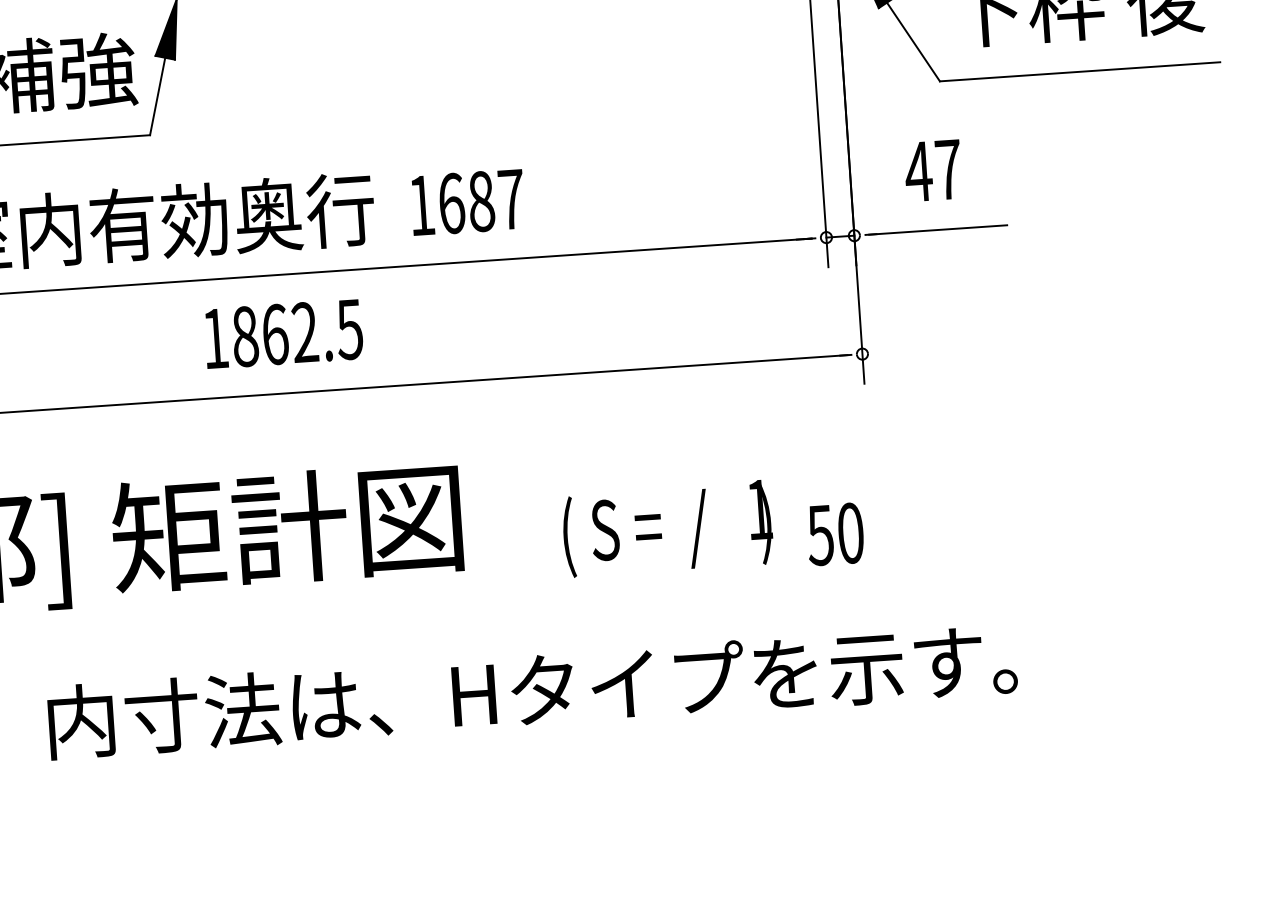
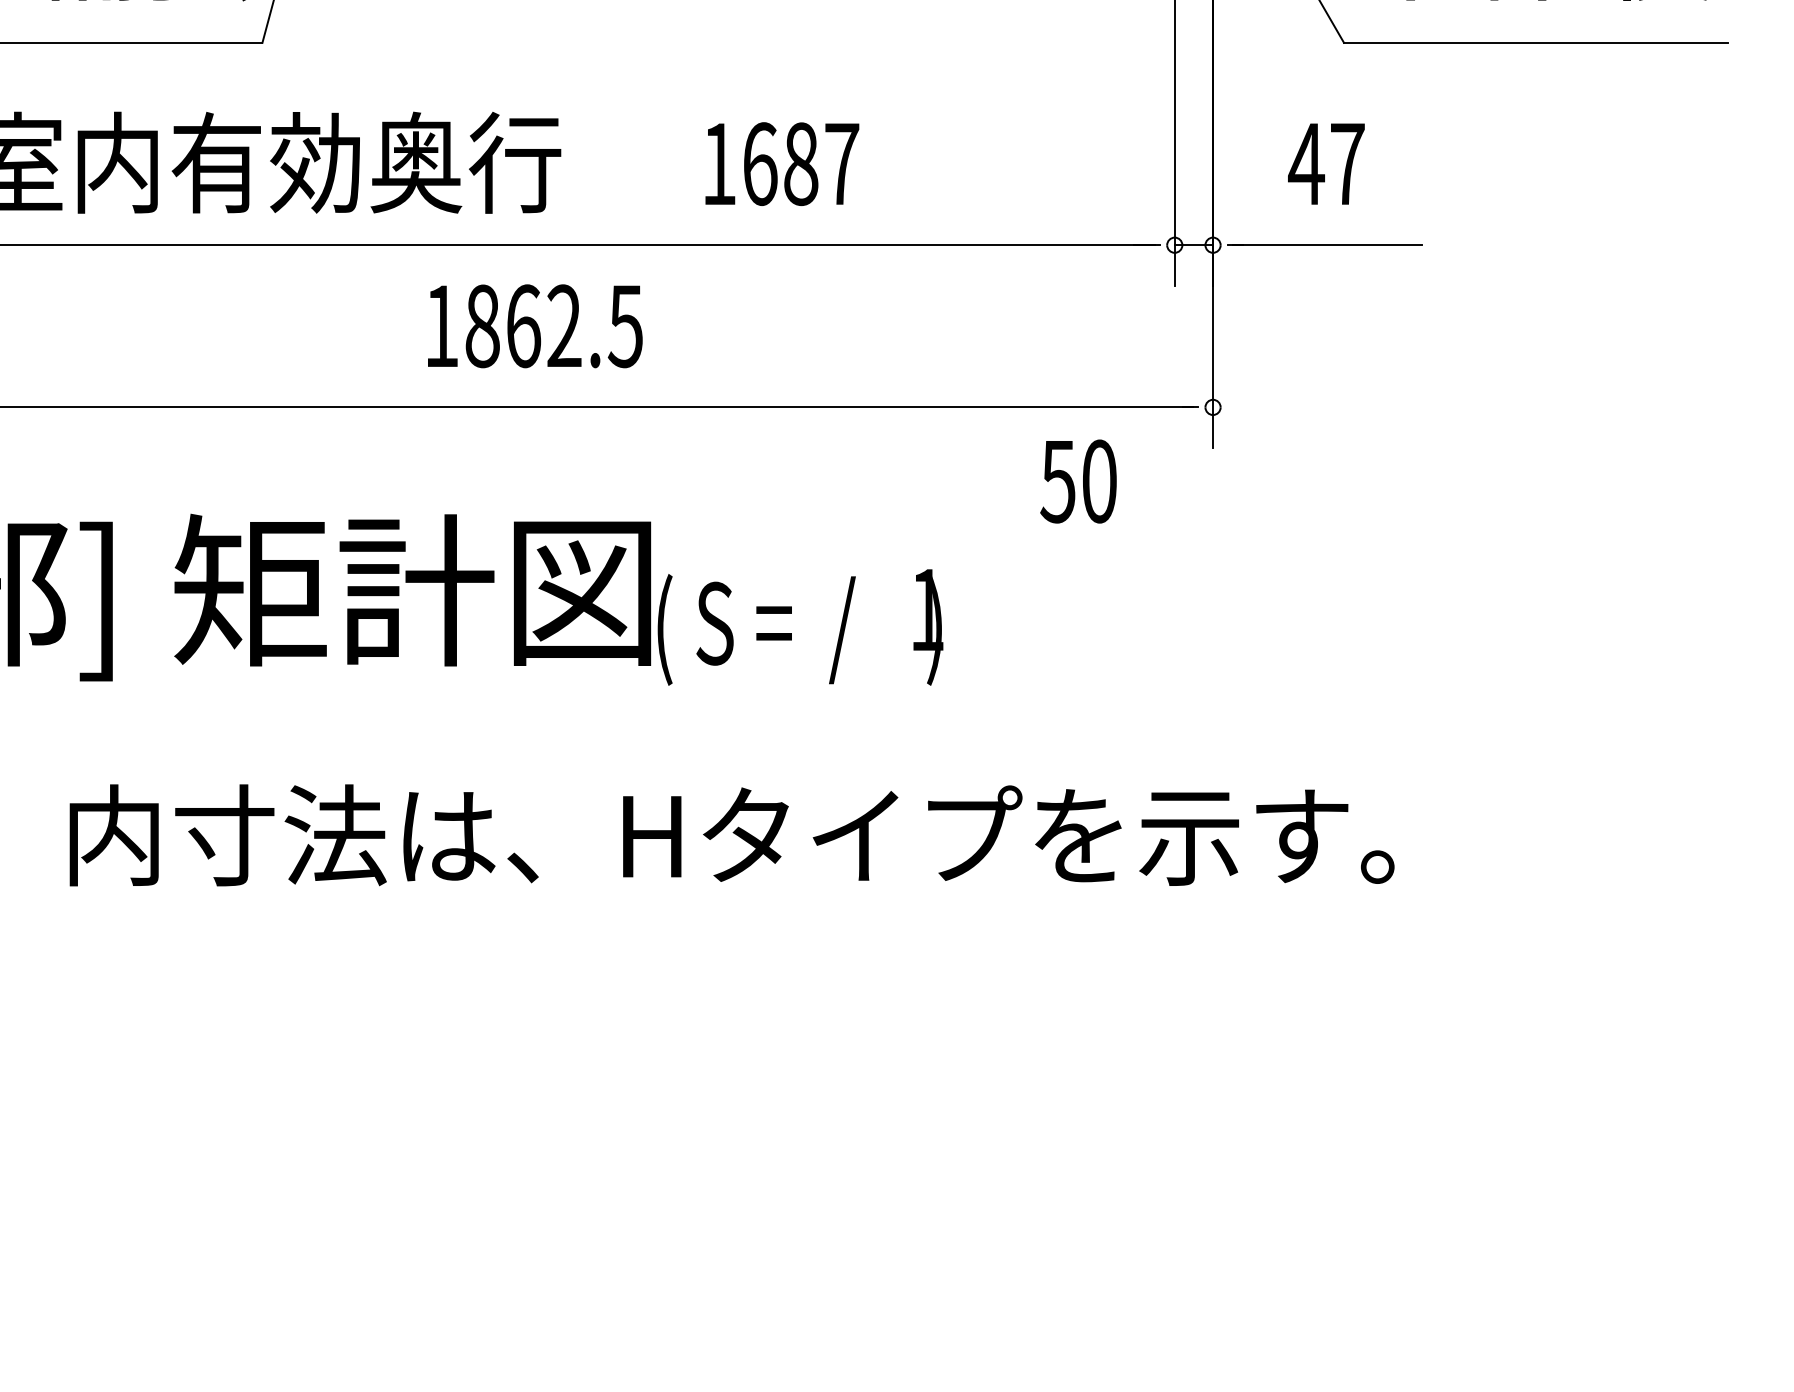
text: (467, 202) -> (782, 163), moved
text: (284, 334) -> (535, 326), moved
text: (667, 528) -> (800, 627), moved
text: (835, 534) -> (1078, 481), moved

